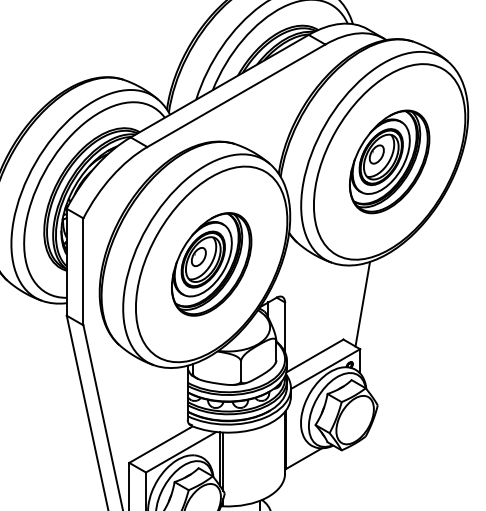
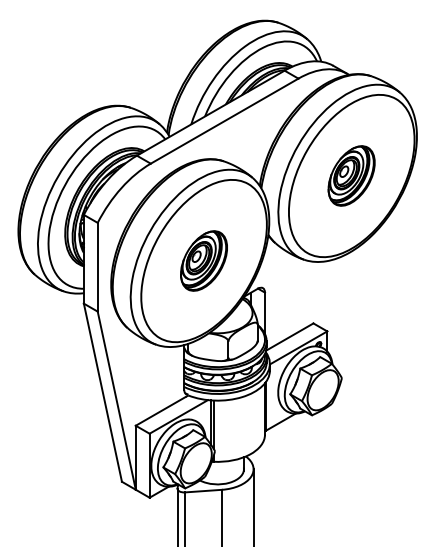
part: (389, 161) -> (351, 175), size x0.7
part: (210, 263) -> (203, 260), size x0.7
line: (362, 304) -> (329, 294), removed

